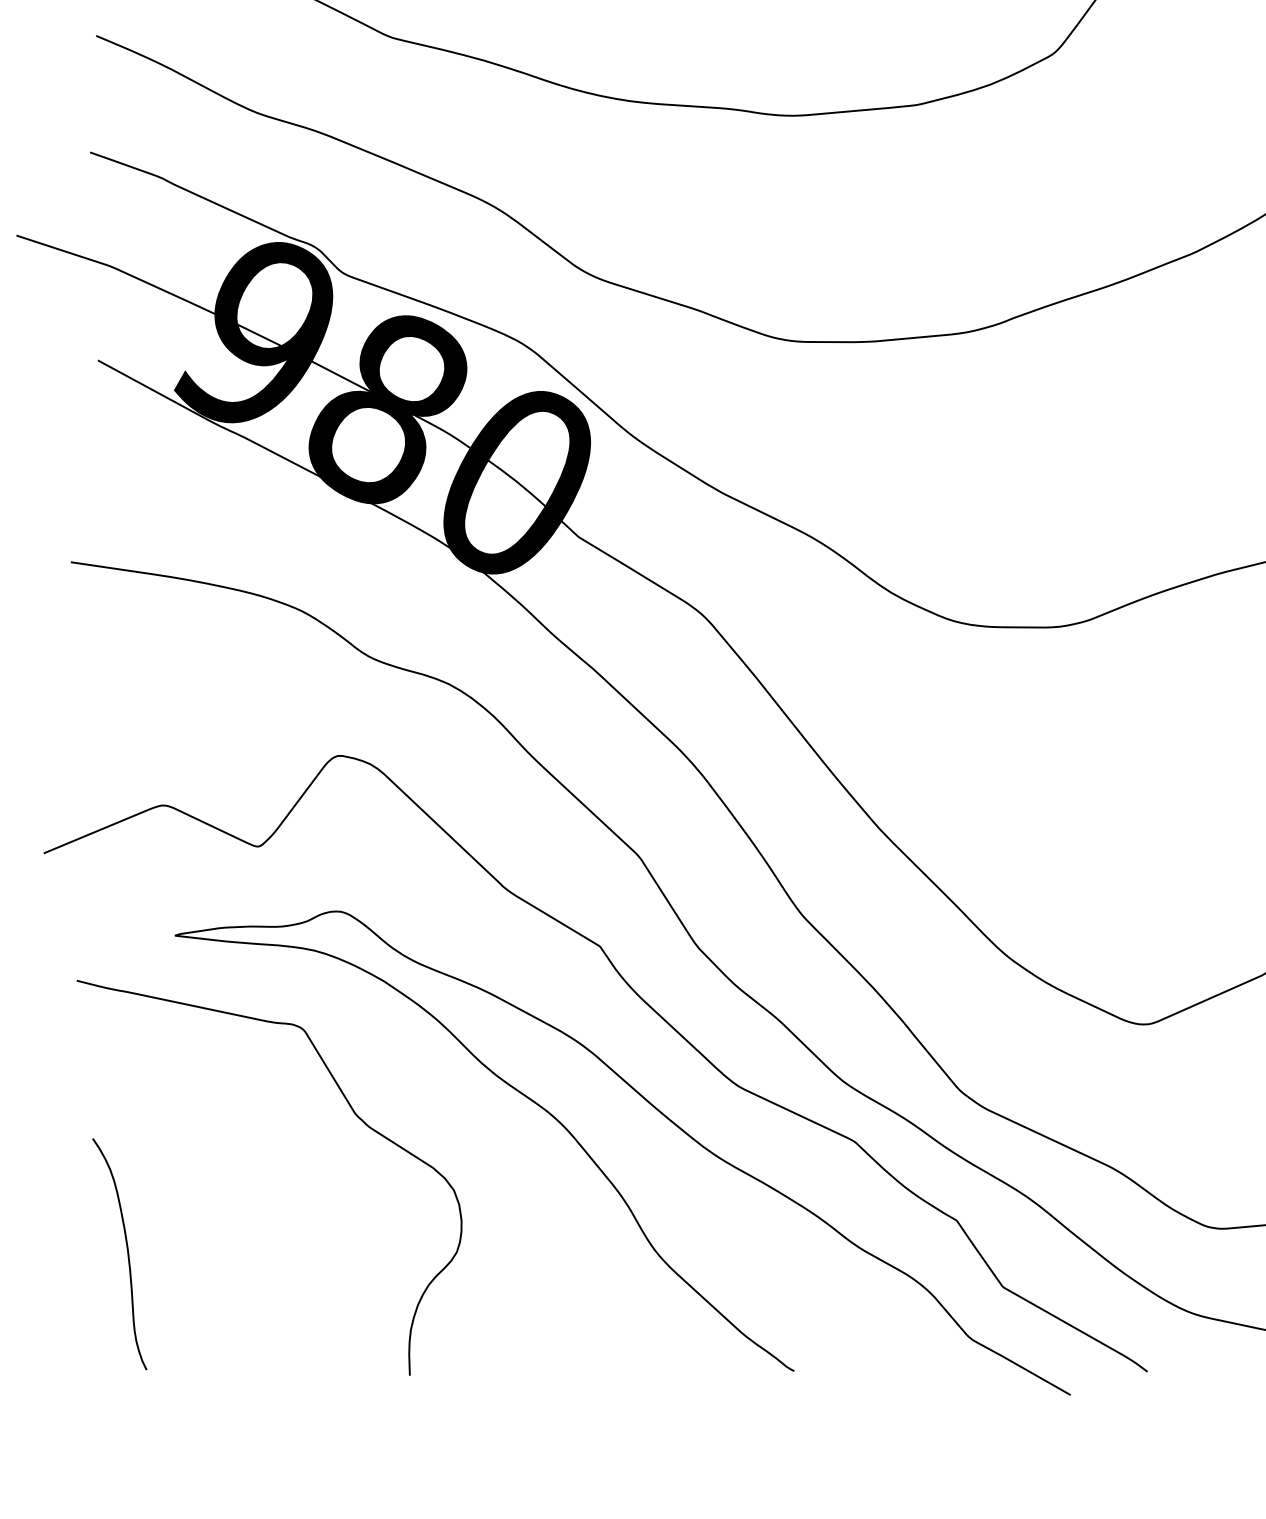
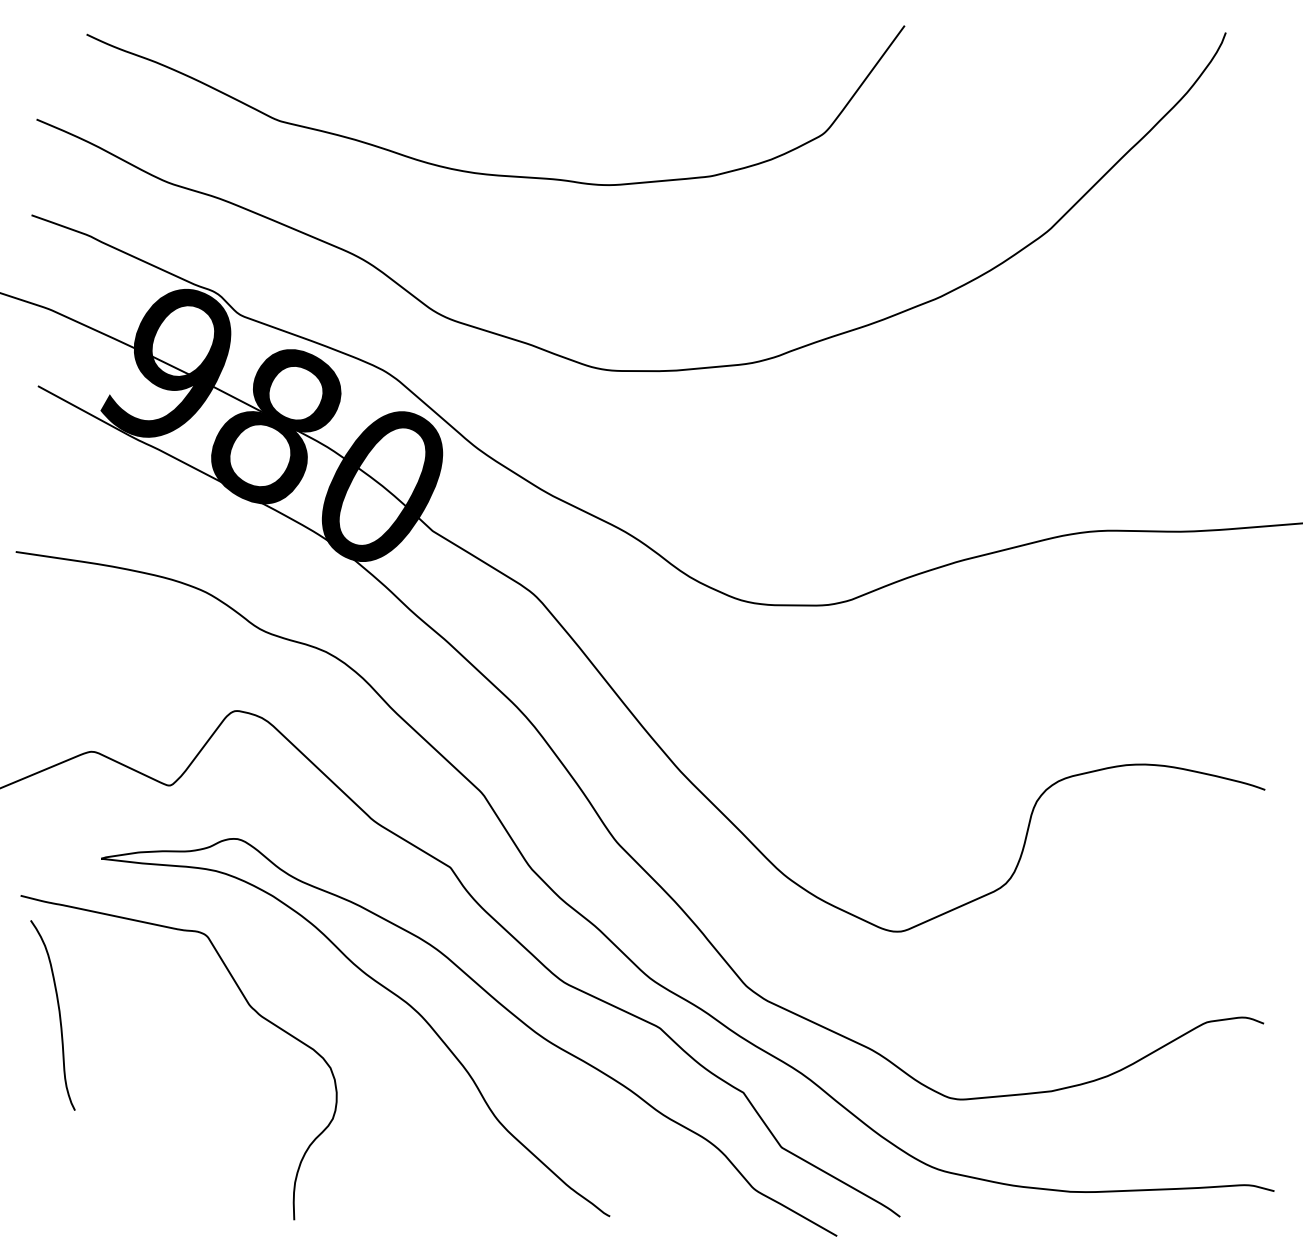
curve: (126, 1251) -> (58, 1013), moved

